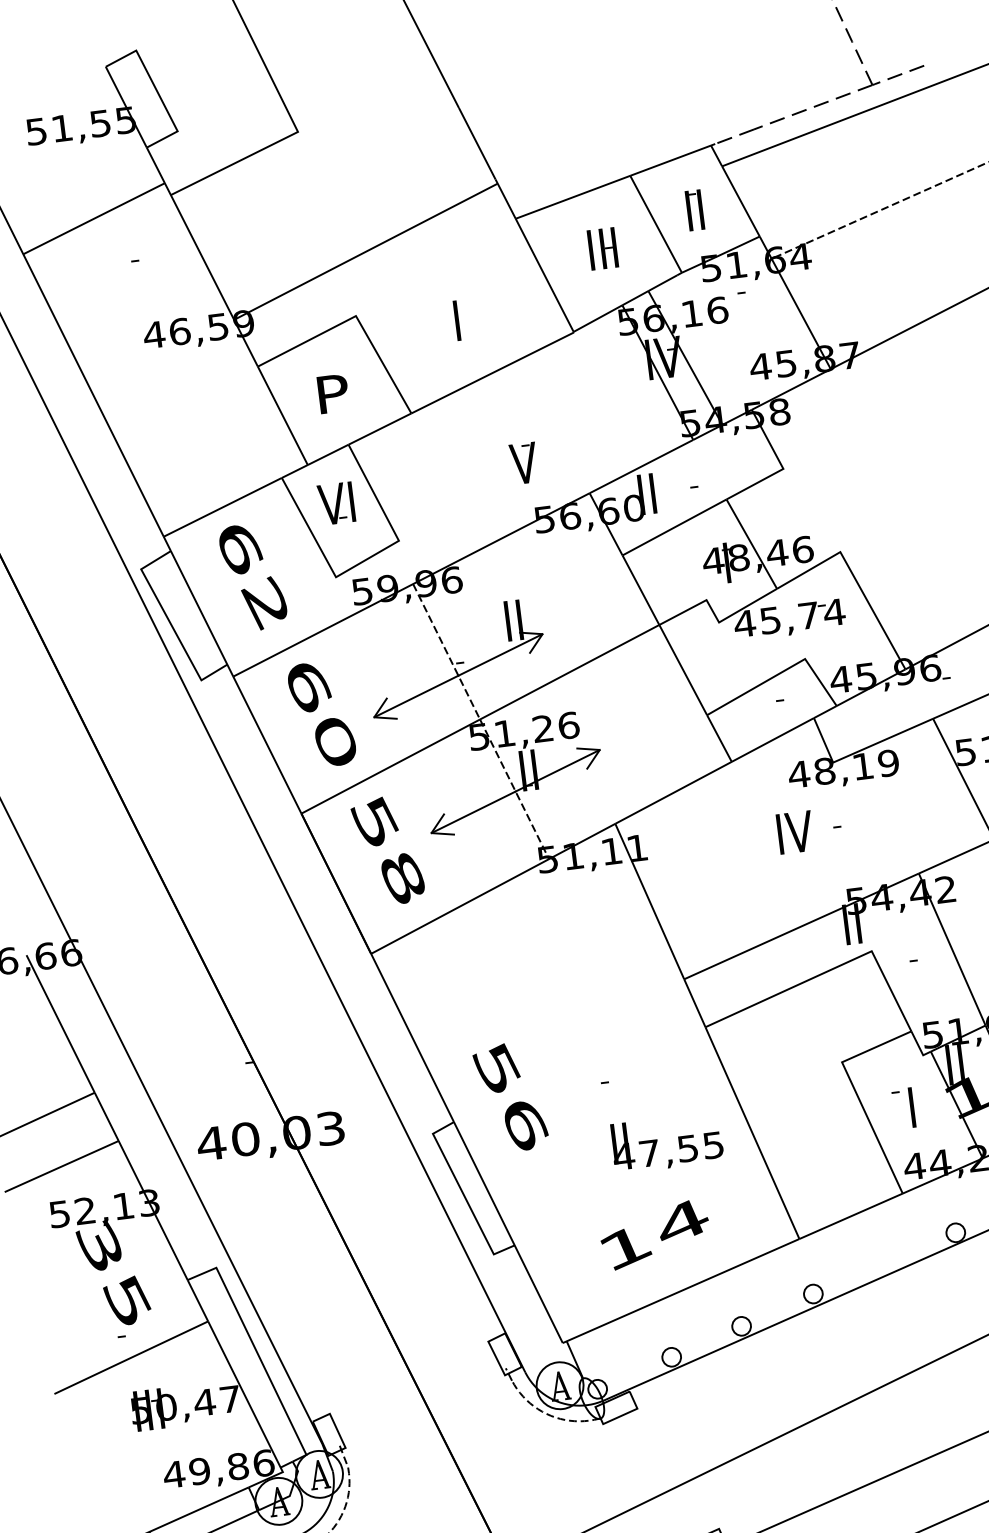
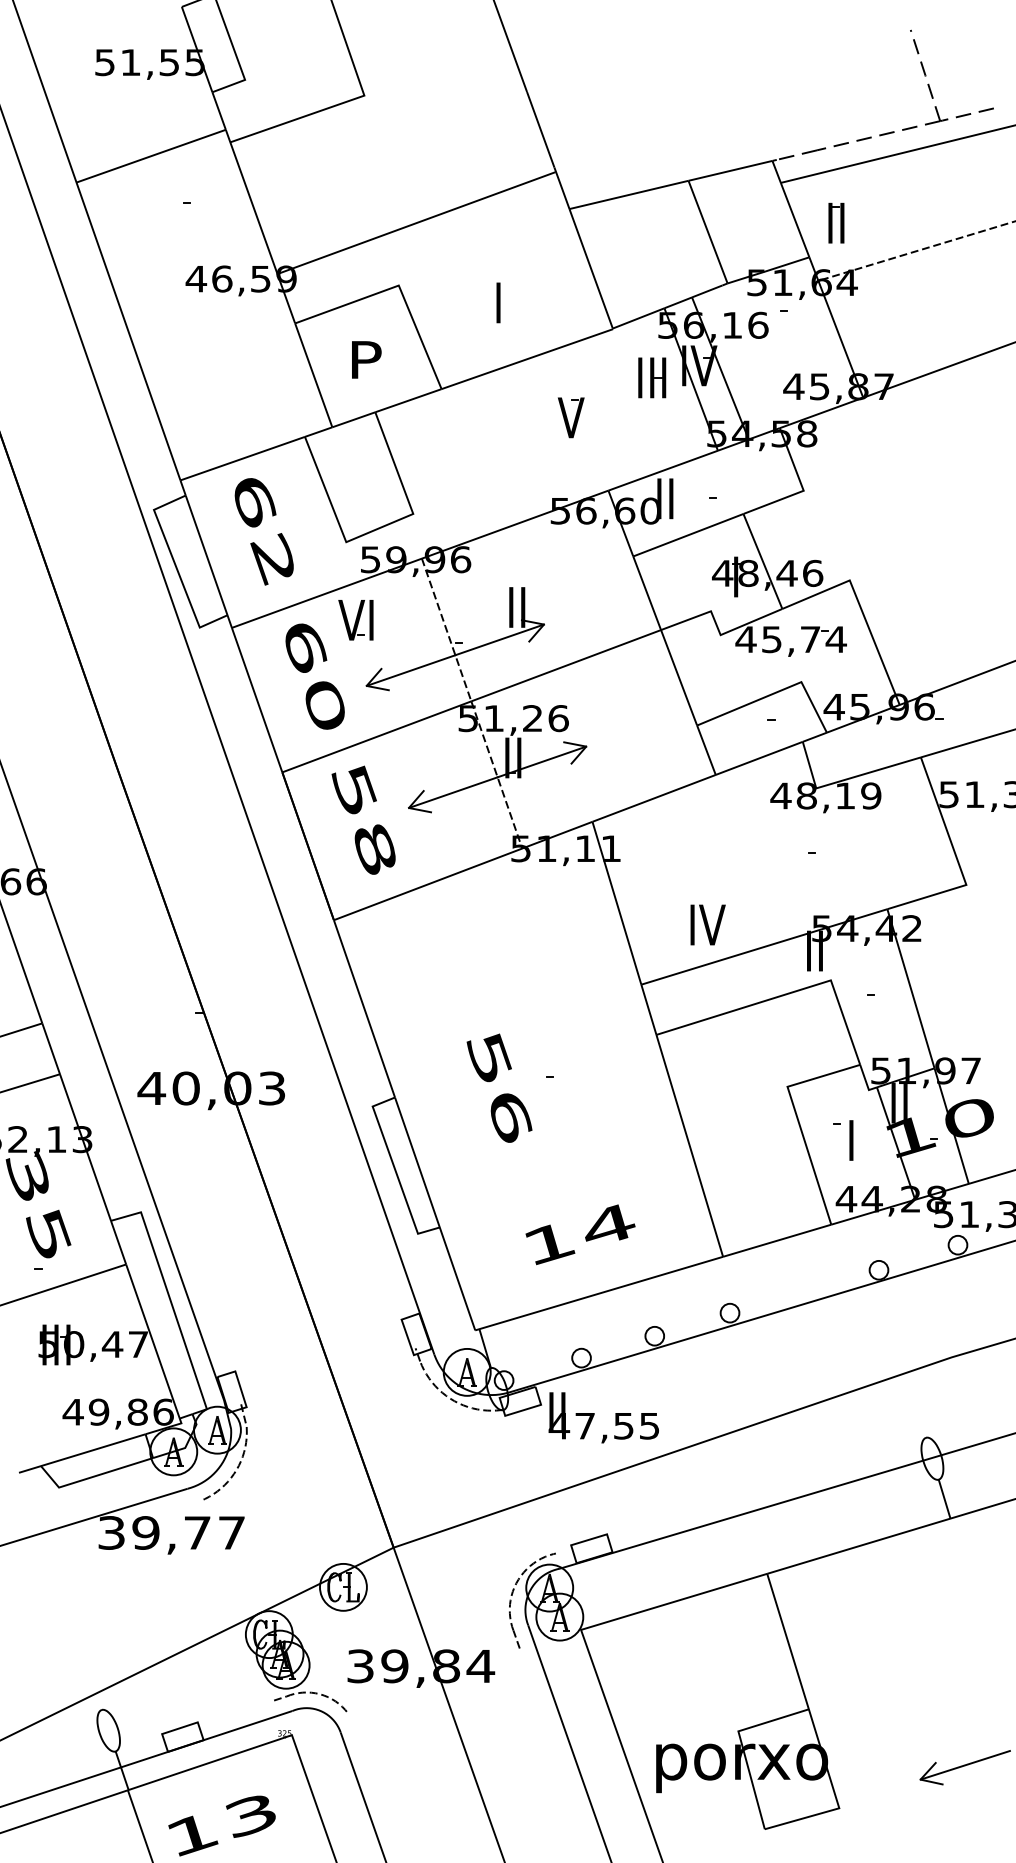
part: (695, 209) -> (836, 222), moved
part: (603, 248) -> (652, 377), moved
part: (523, 463) -> (570, 417), moved
part: (336, 503) -> (355, 620), moved
text: (794, 832) -> (707, 924), moved
text: (510, 1096) -> (499, 1087), moved
text: (666, 1142) -> (603, 1417), moved

